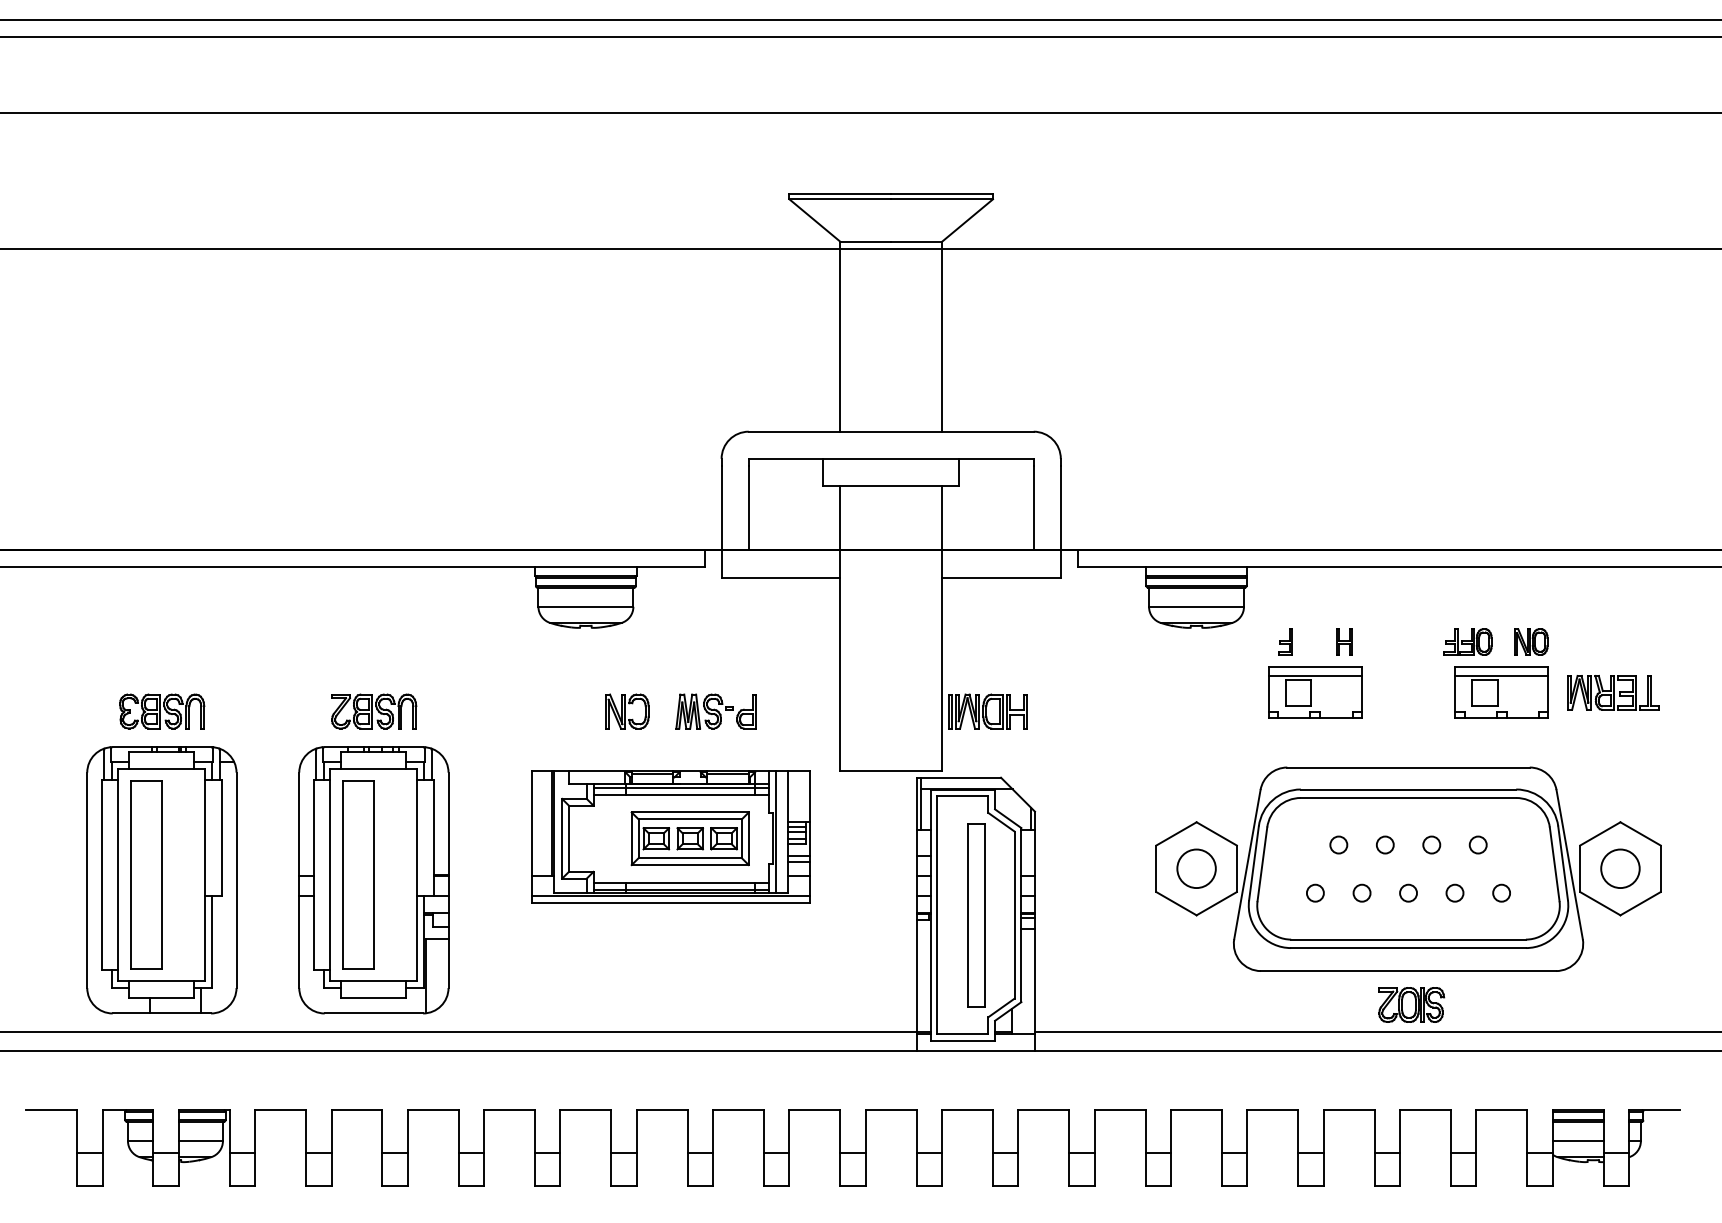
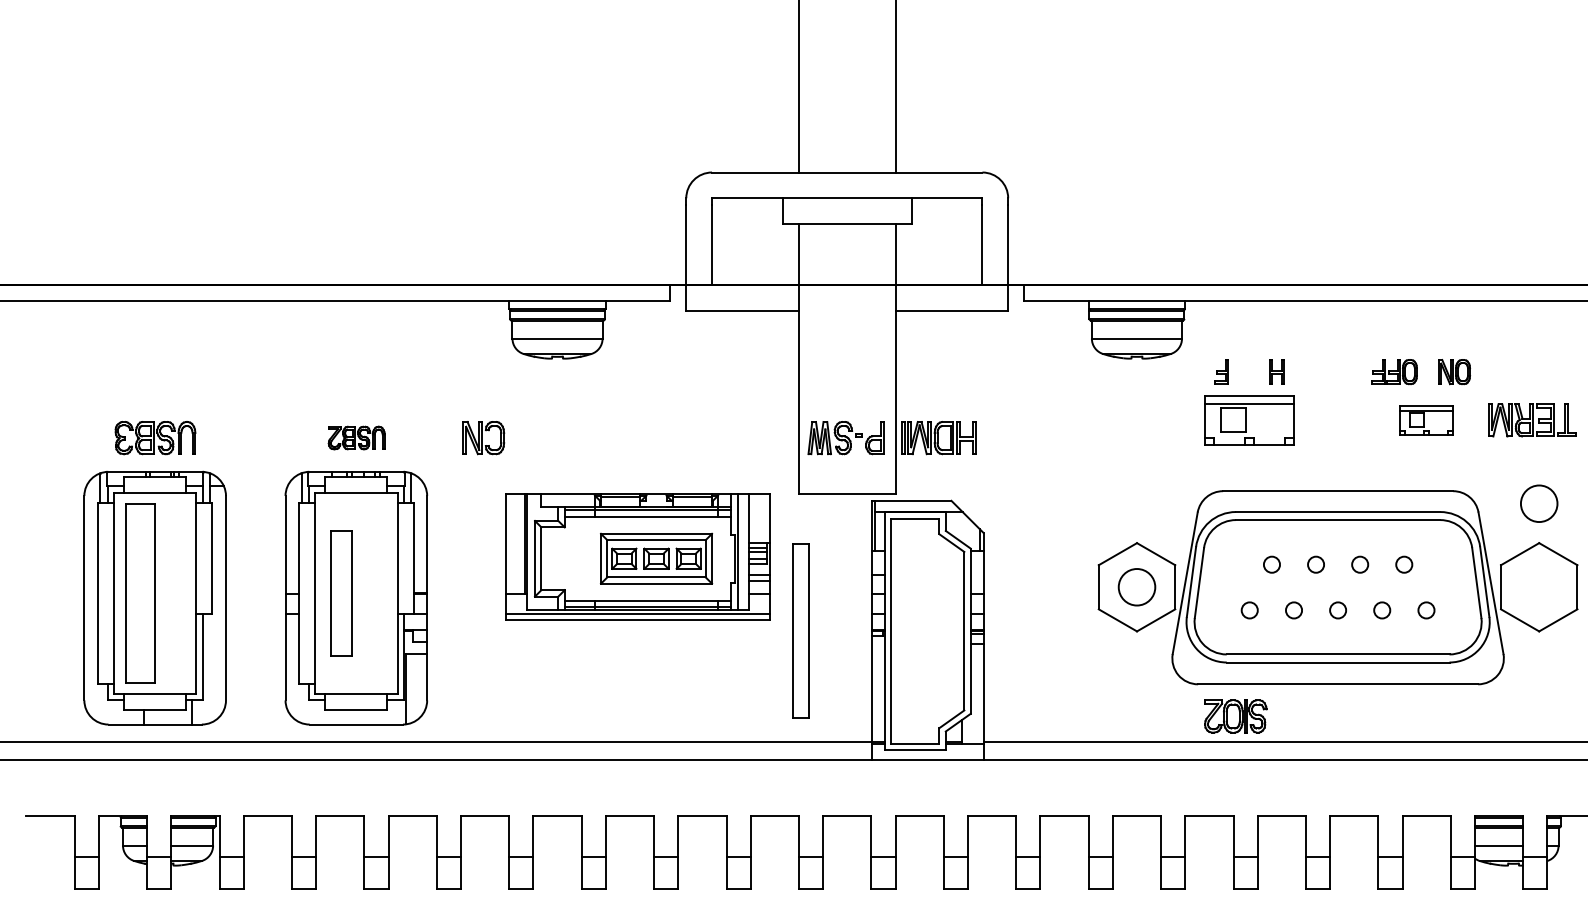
part: (1501, 692) -> (1426, 419), size x0.6
part: (374, 711) -> (356, 438), size x0.7
part: (627, 711) -> (484, 438), moved
part: (715, 711) -> (845, 438), moved
circle: (1620, 868) -> (1539, 503), moved
part: (358, 874) -> (341, 592), size x0.7
part: (976, 915) -> (801, 631), moved
part: (1411, 1004) -> (1235, 716), moved

